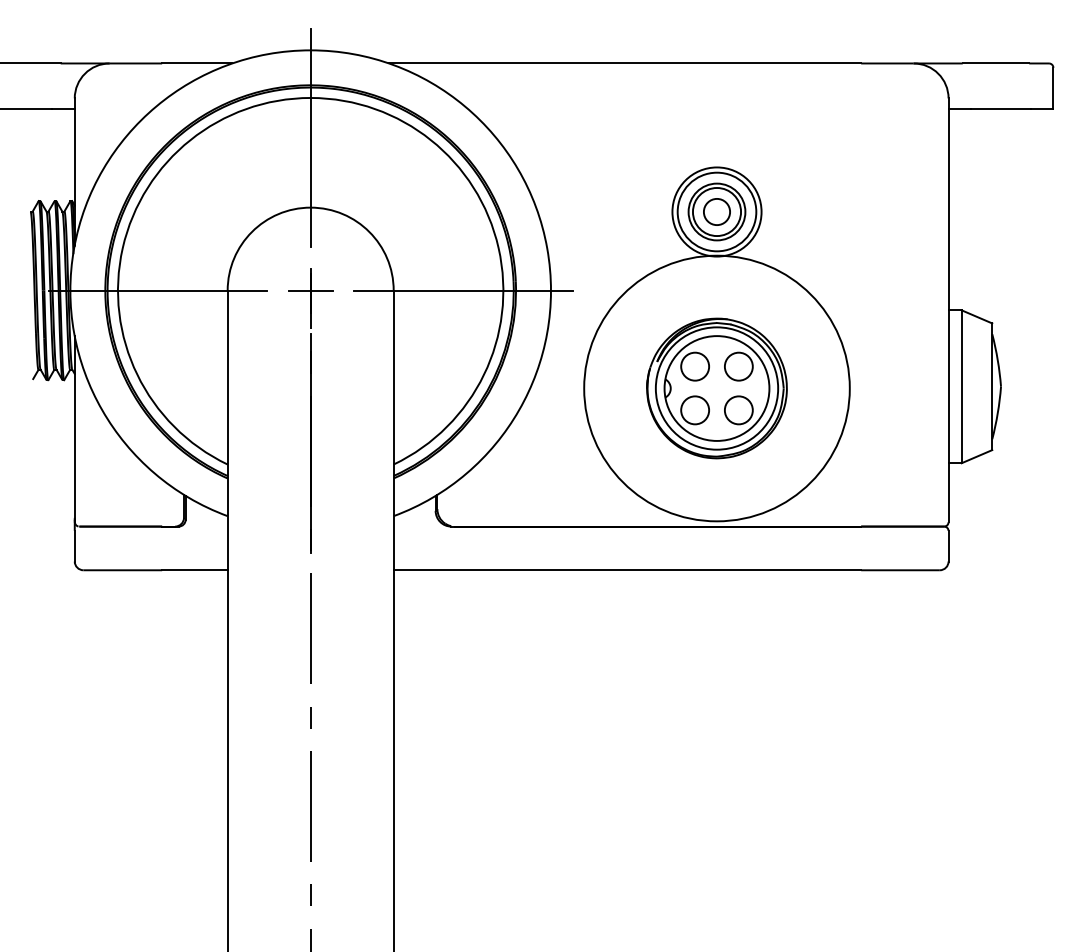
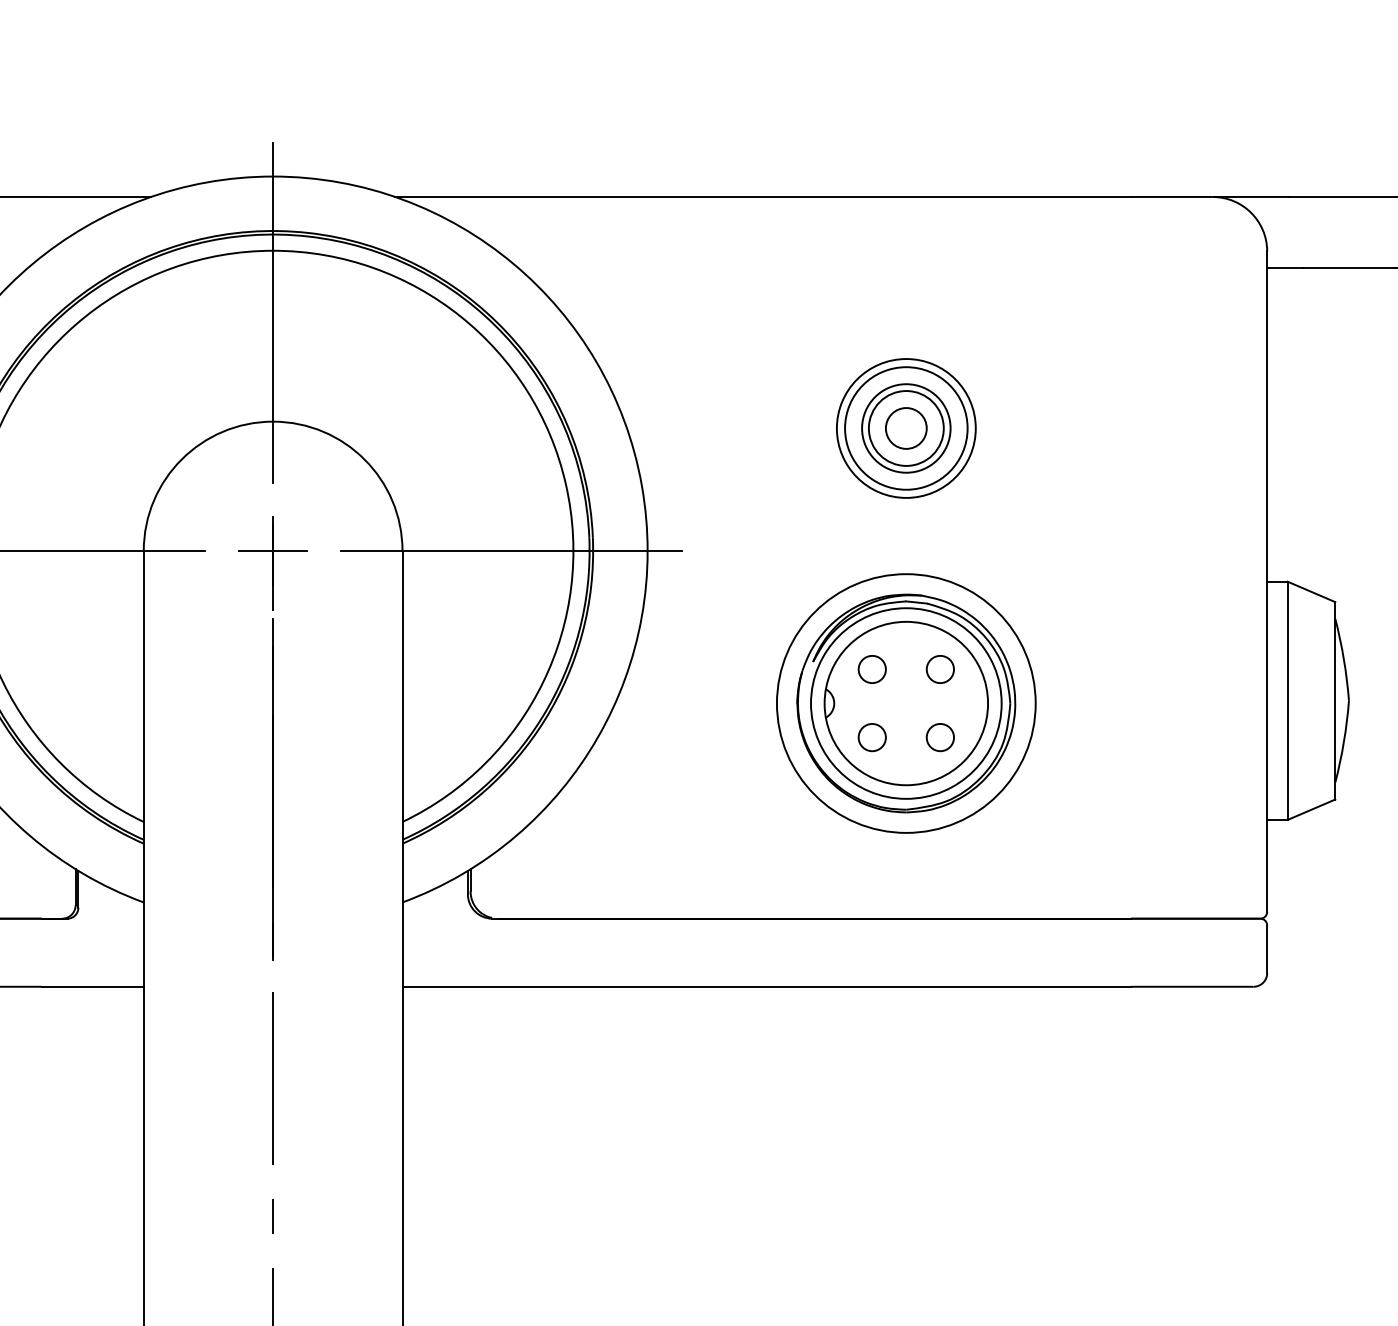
circle: (694, 366) -> (871, 669), size x0.62
circle: (738, 366) -> (939, 669), size x0.62
circle: (717, 388) -> (907, 703), size x0.62
circle: (694, 410) -> (871, 737), size x0.62
circle: (738, 410) -> (939, 737), size x0.62

